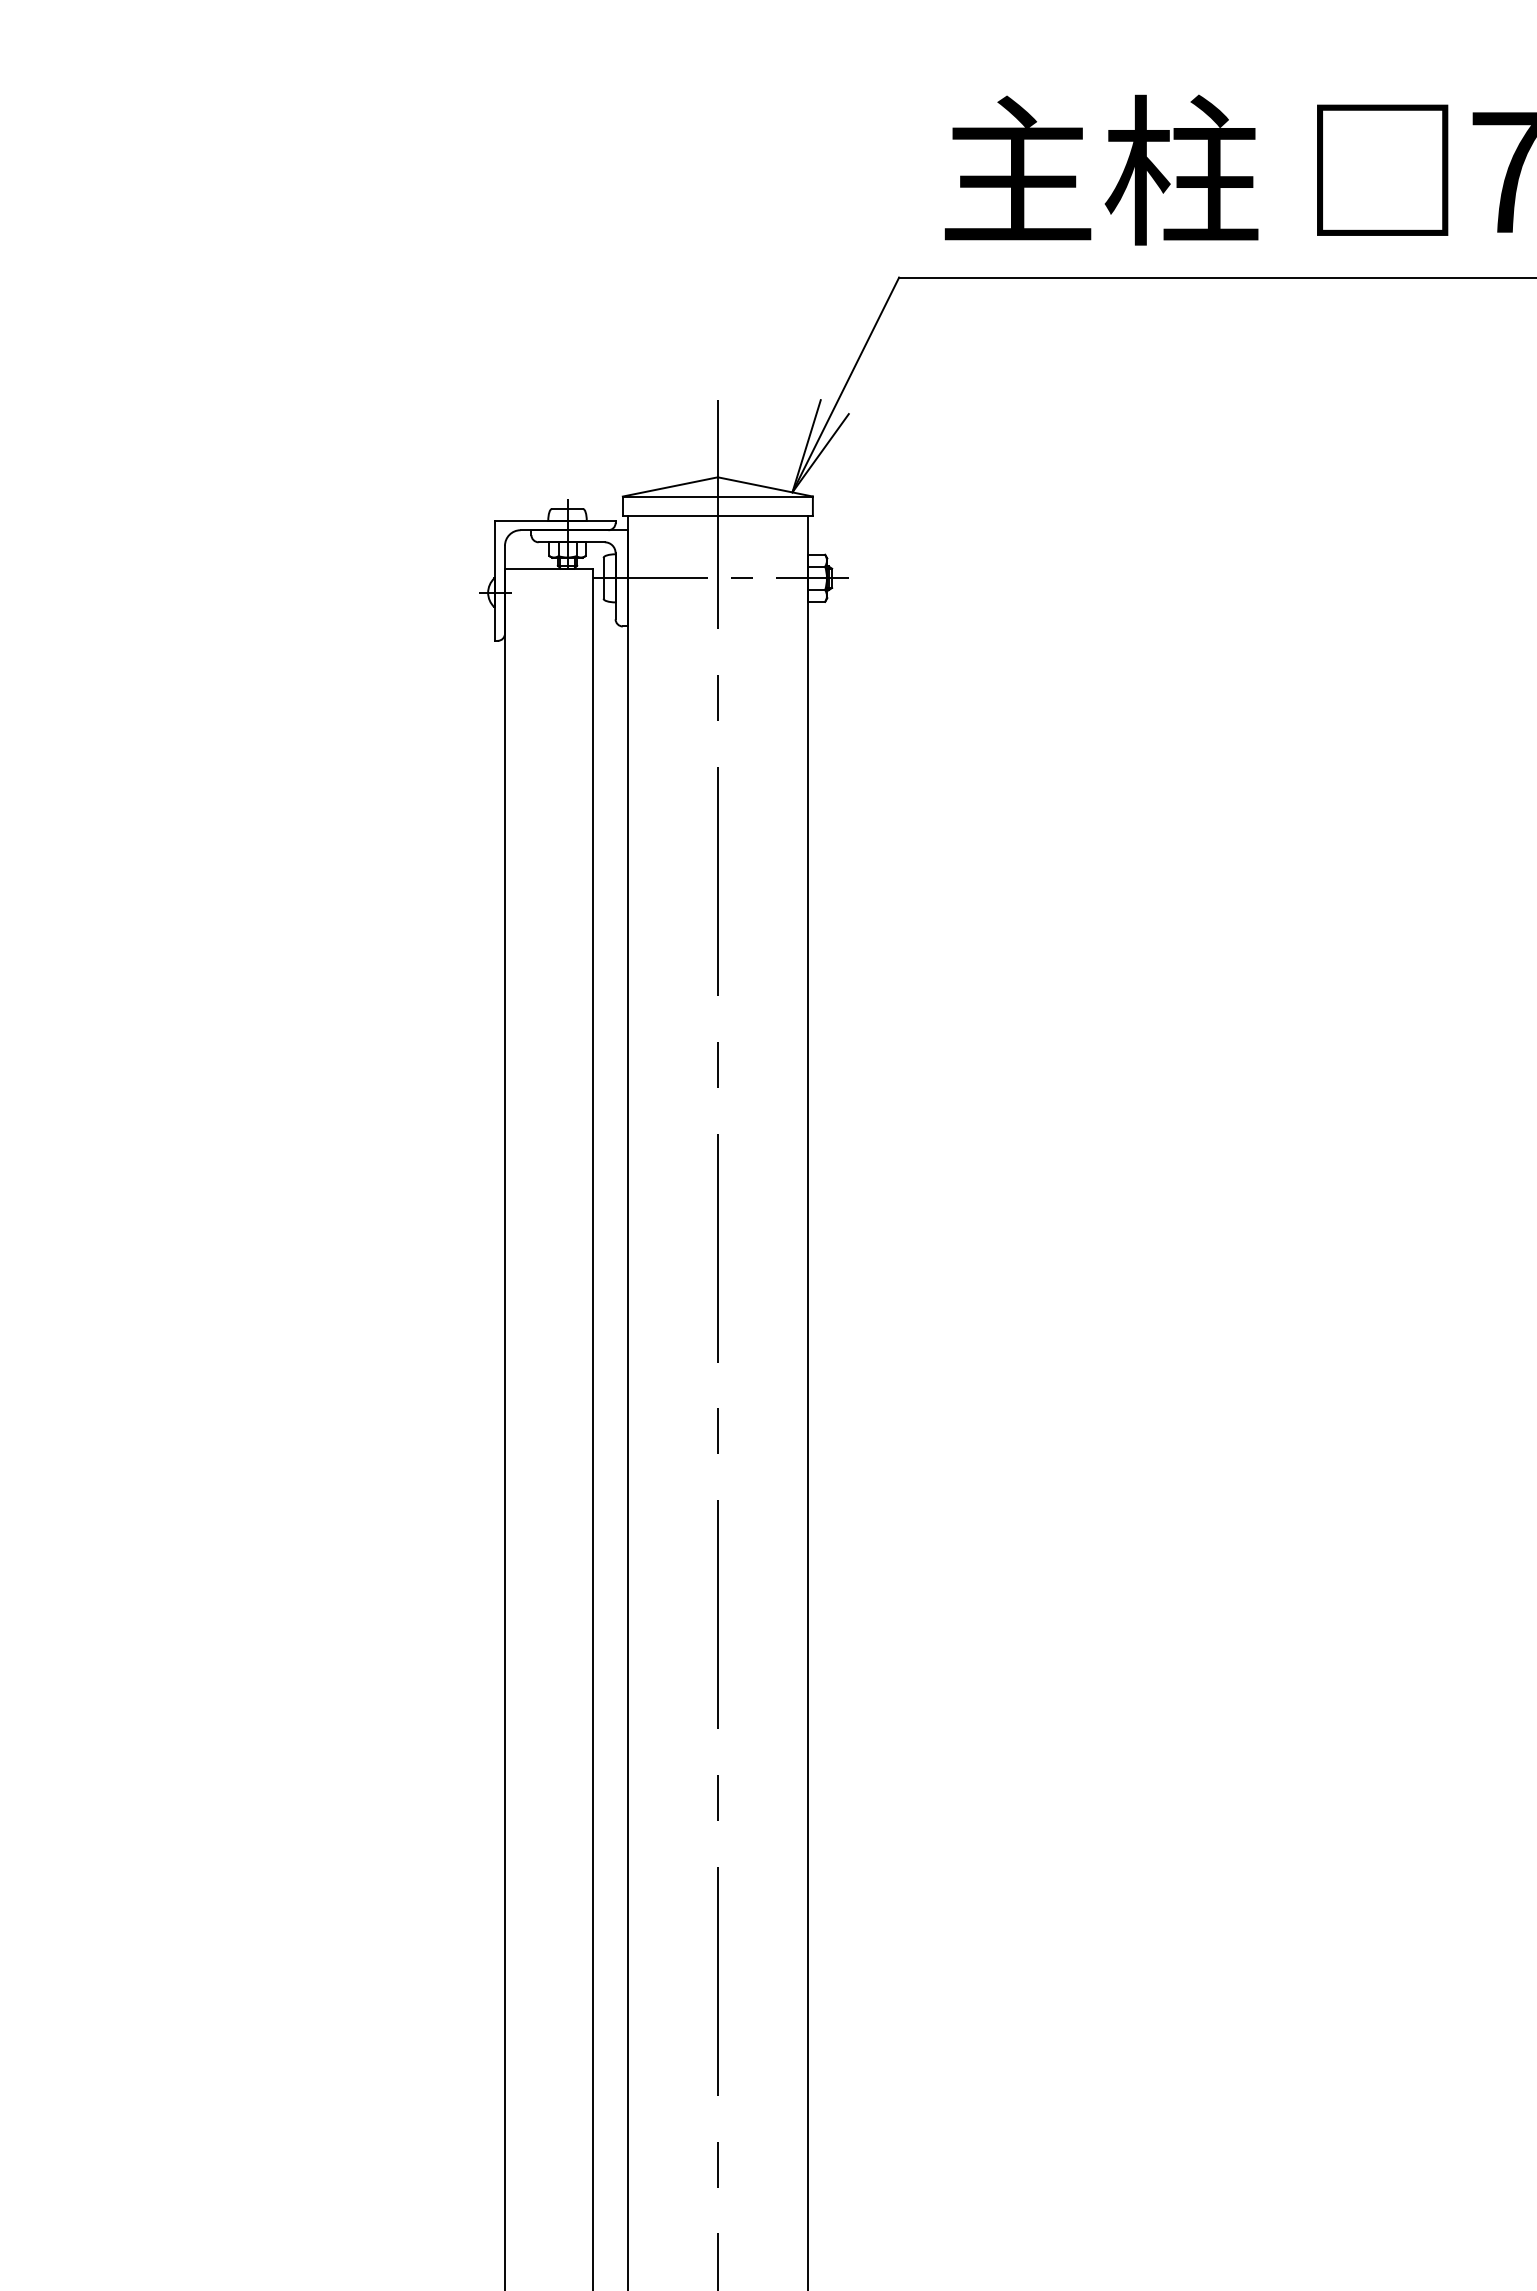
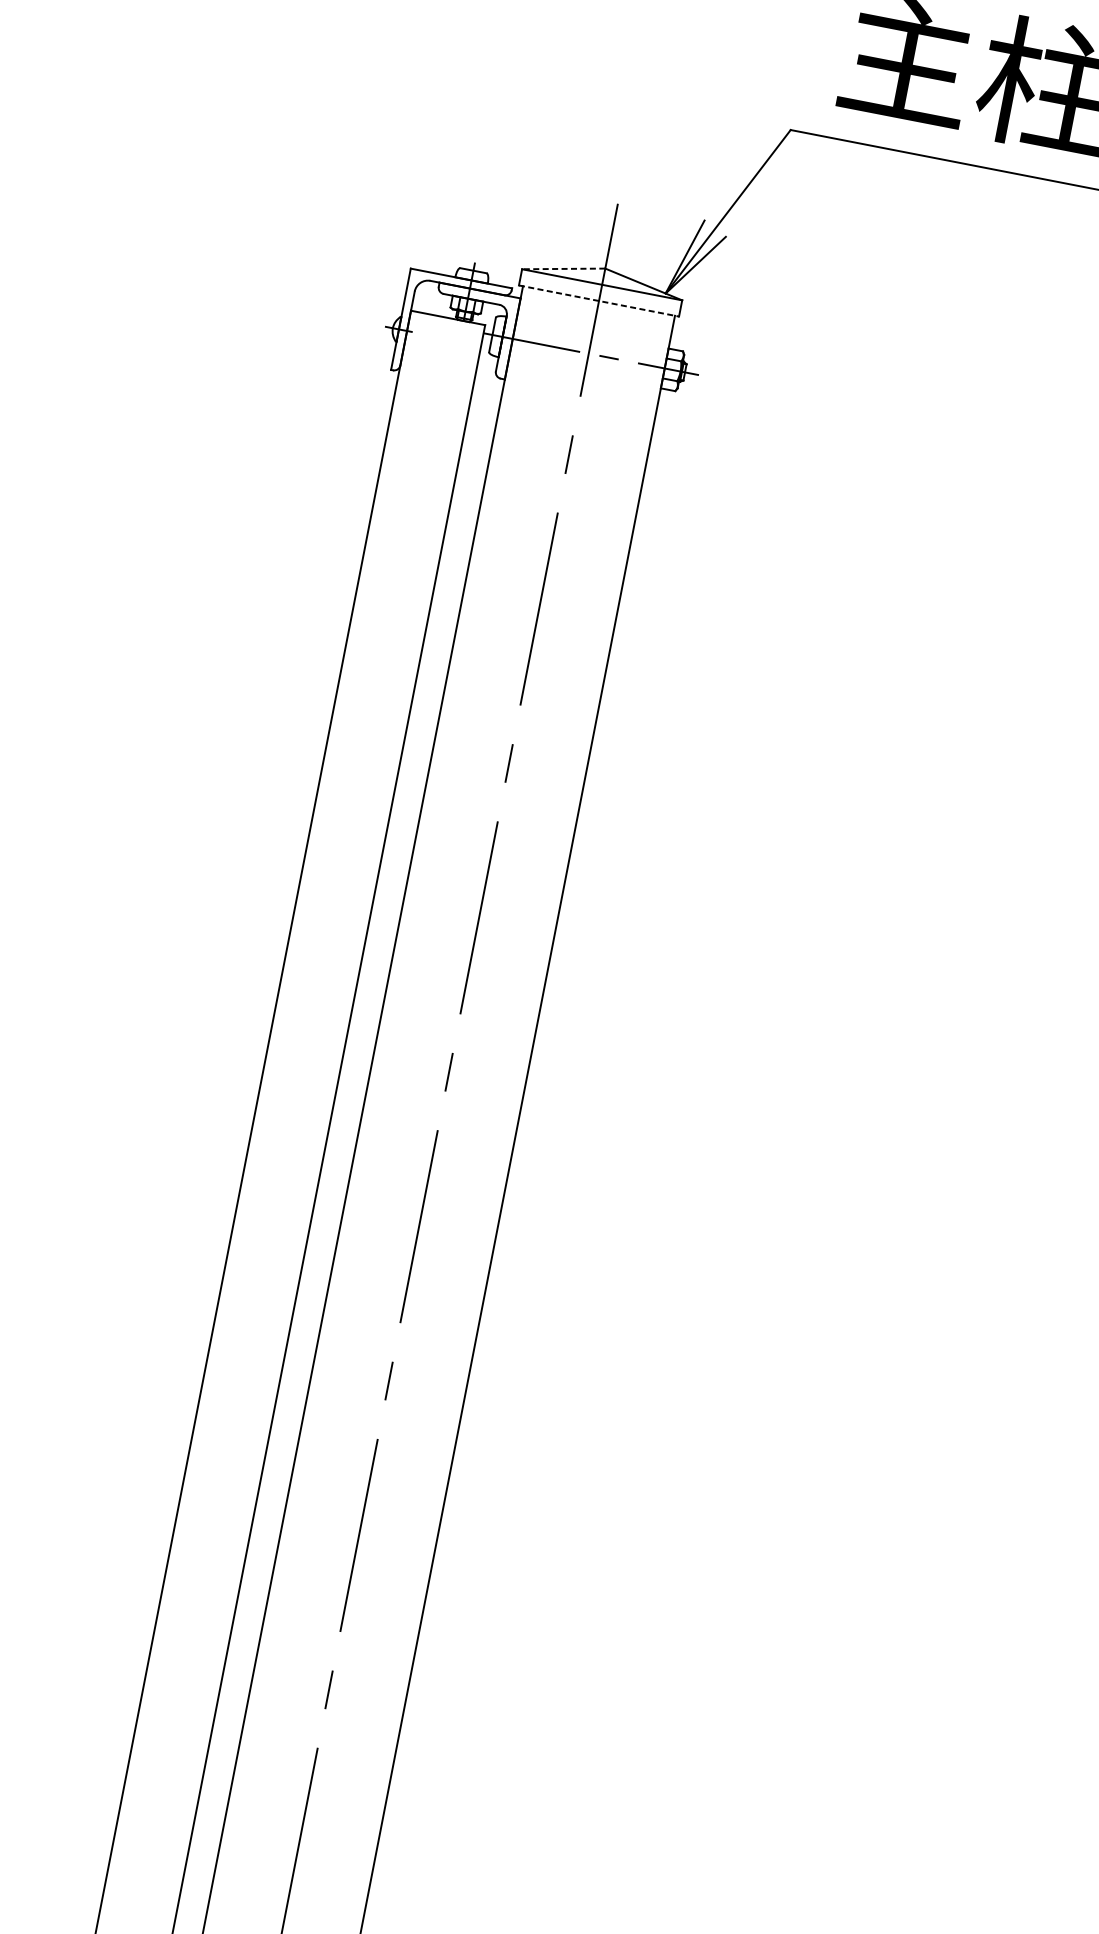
line: (669, 487) -> (562, 269), solid -> dashed
line: (718, 515) -> (599, 300), solid -> dashed

